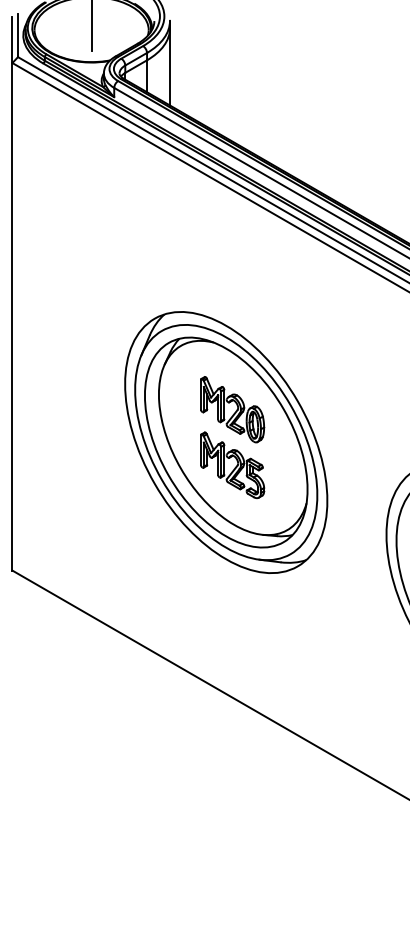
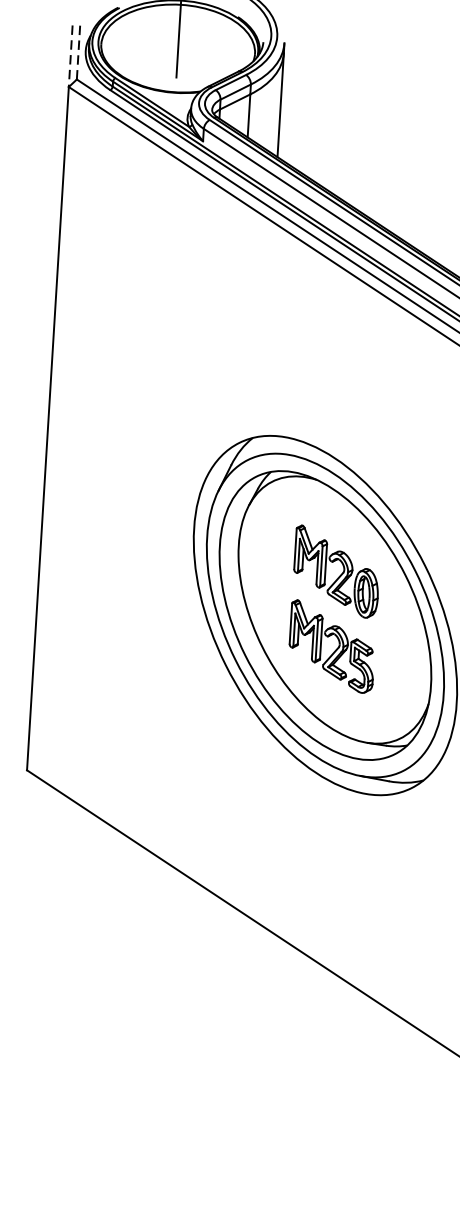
line: (18, 35) -> (79, 50), solid -> dashed
line: (12, 40) -> (70, 56), solid -> dashed

